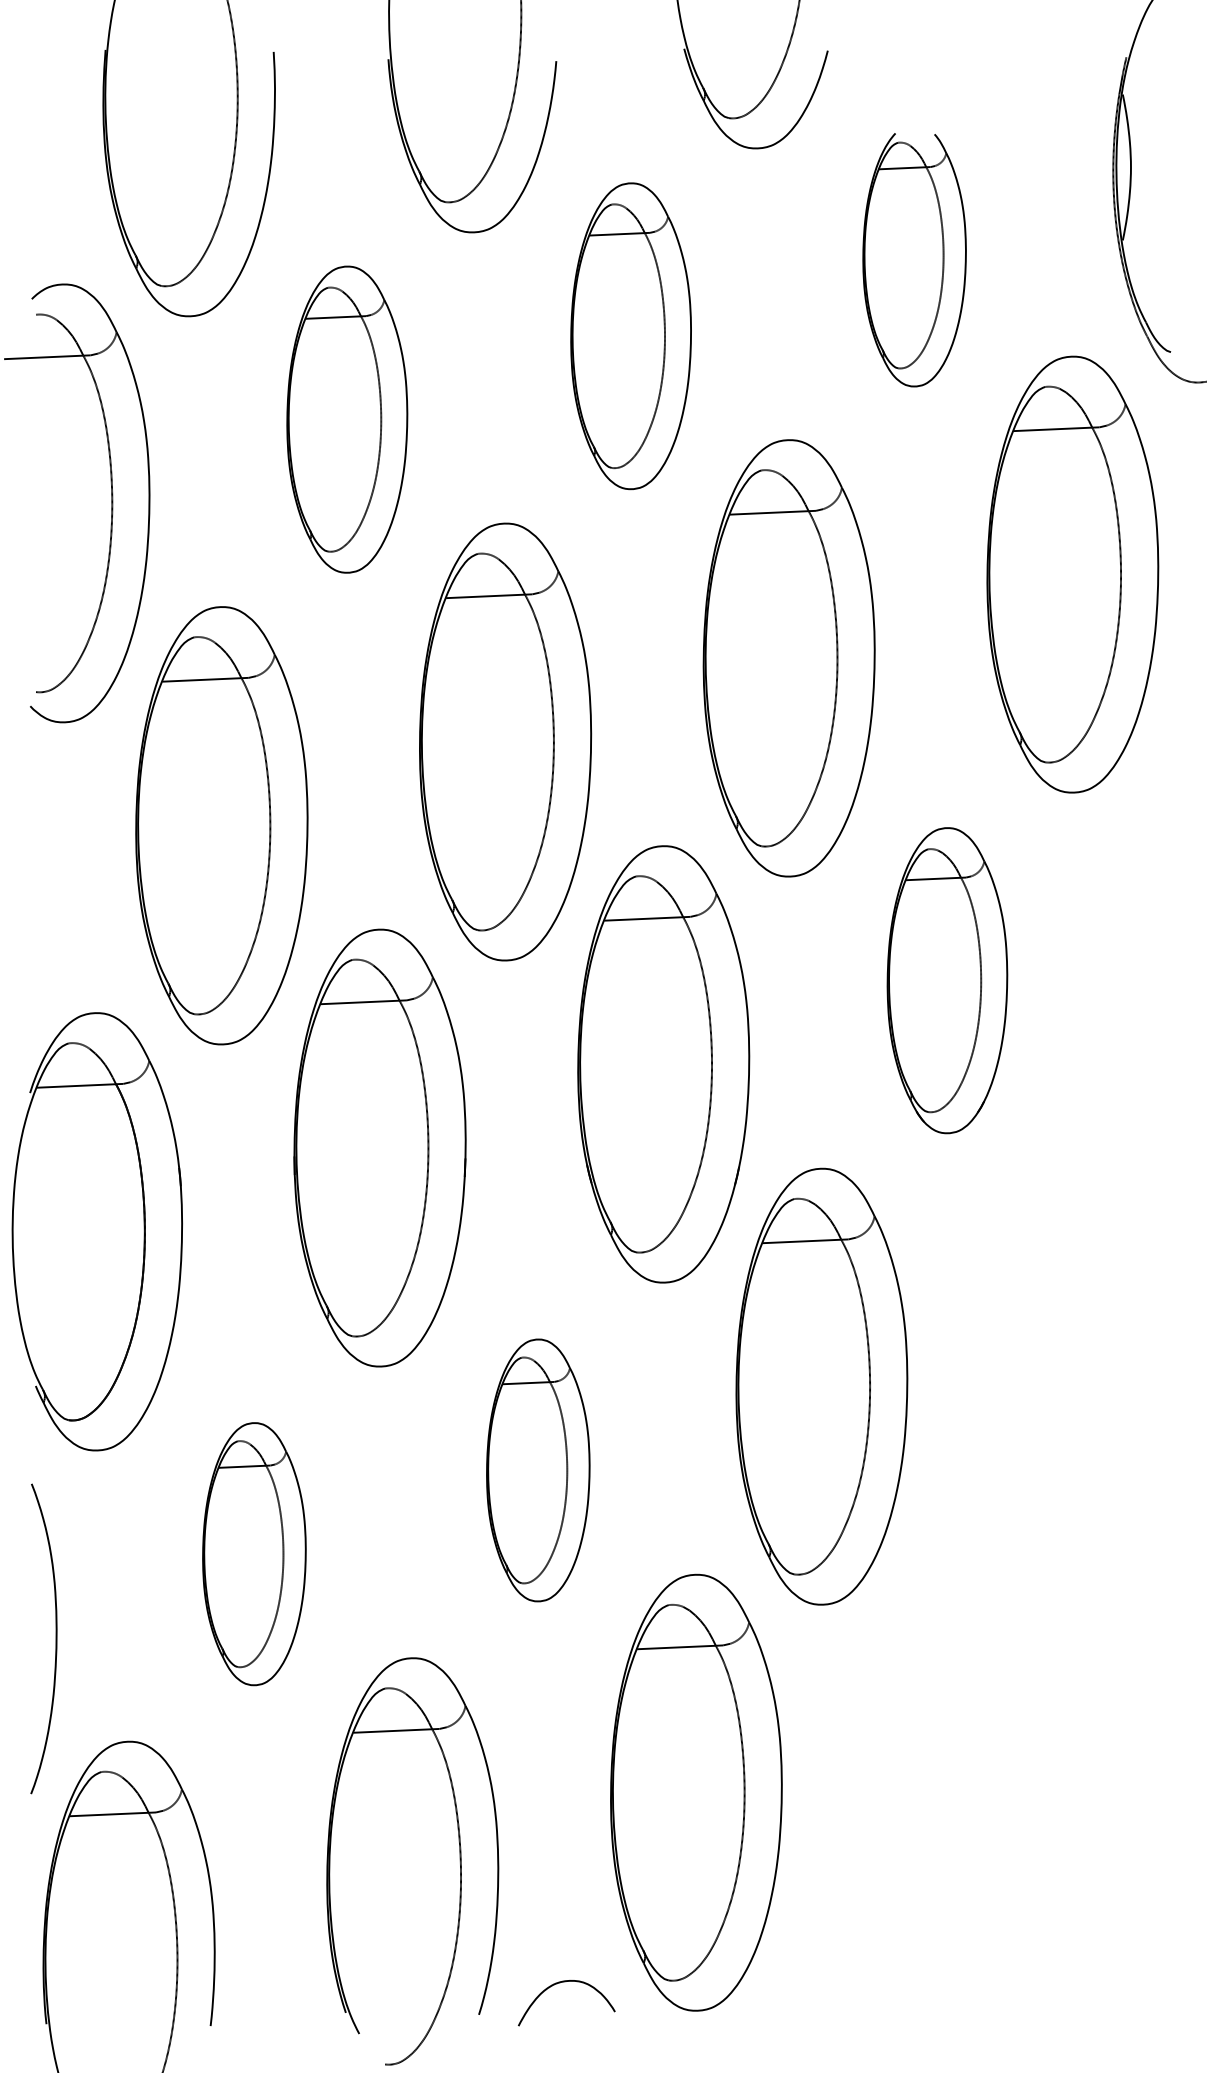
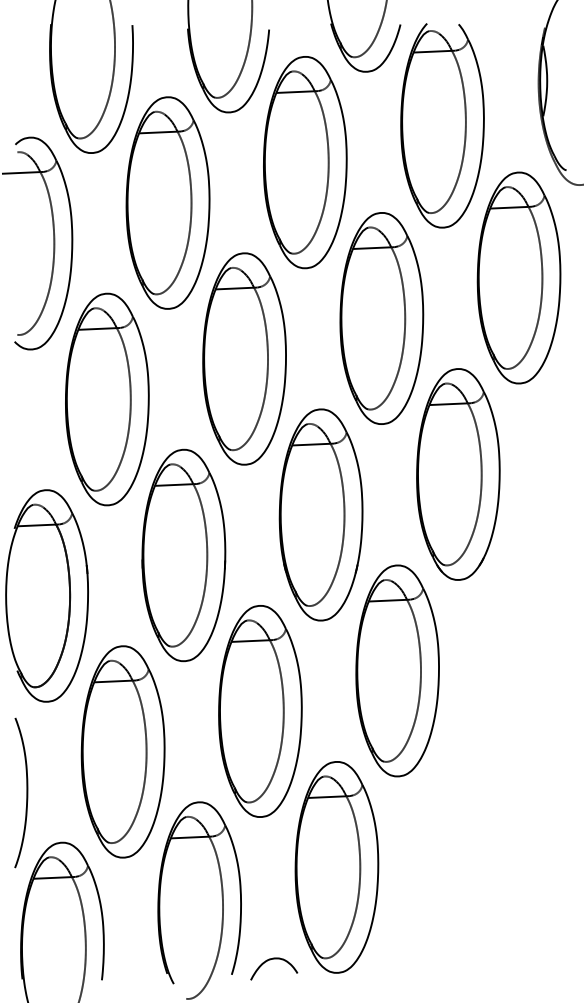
part: (914, 259) -> (442, 125), size x1.67
part: (631, 335) -> (305, 162), size x1.43
part: (346, 418) -> (167, 202), size x1.43
part: (947, 980) -> (458, 474), size x1.43
part: (538, 1470) -> (260, 711), size x1.67
part: (253, 1553) -> (122, 751), size x1.67

